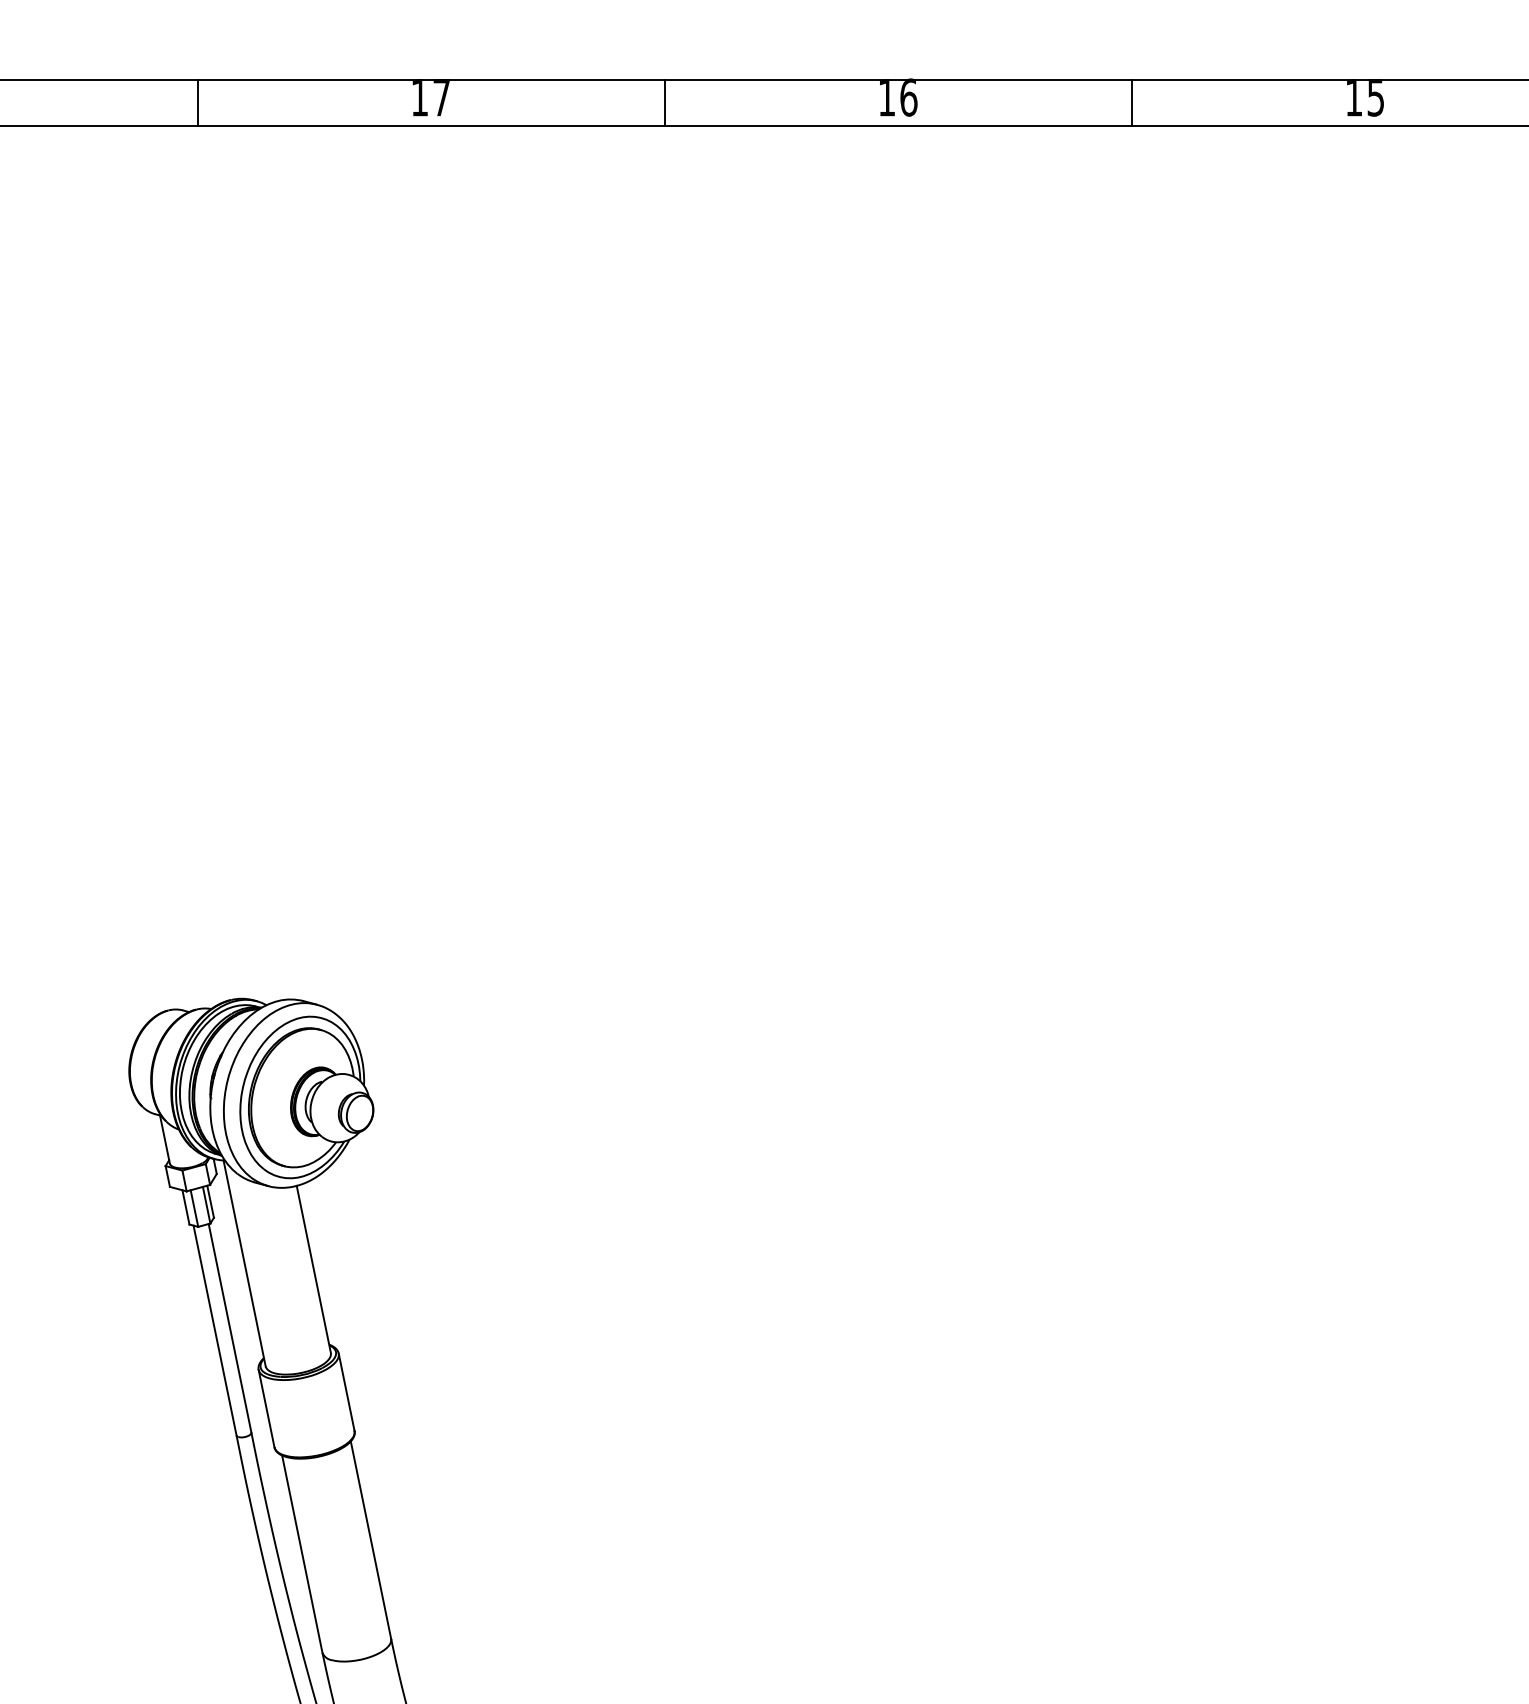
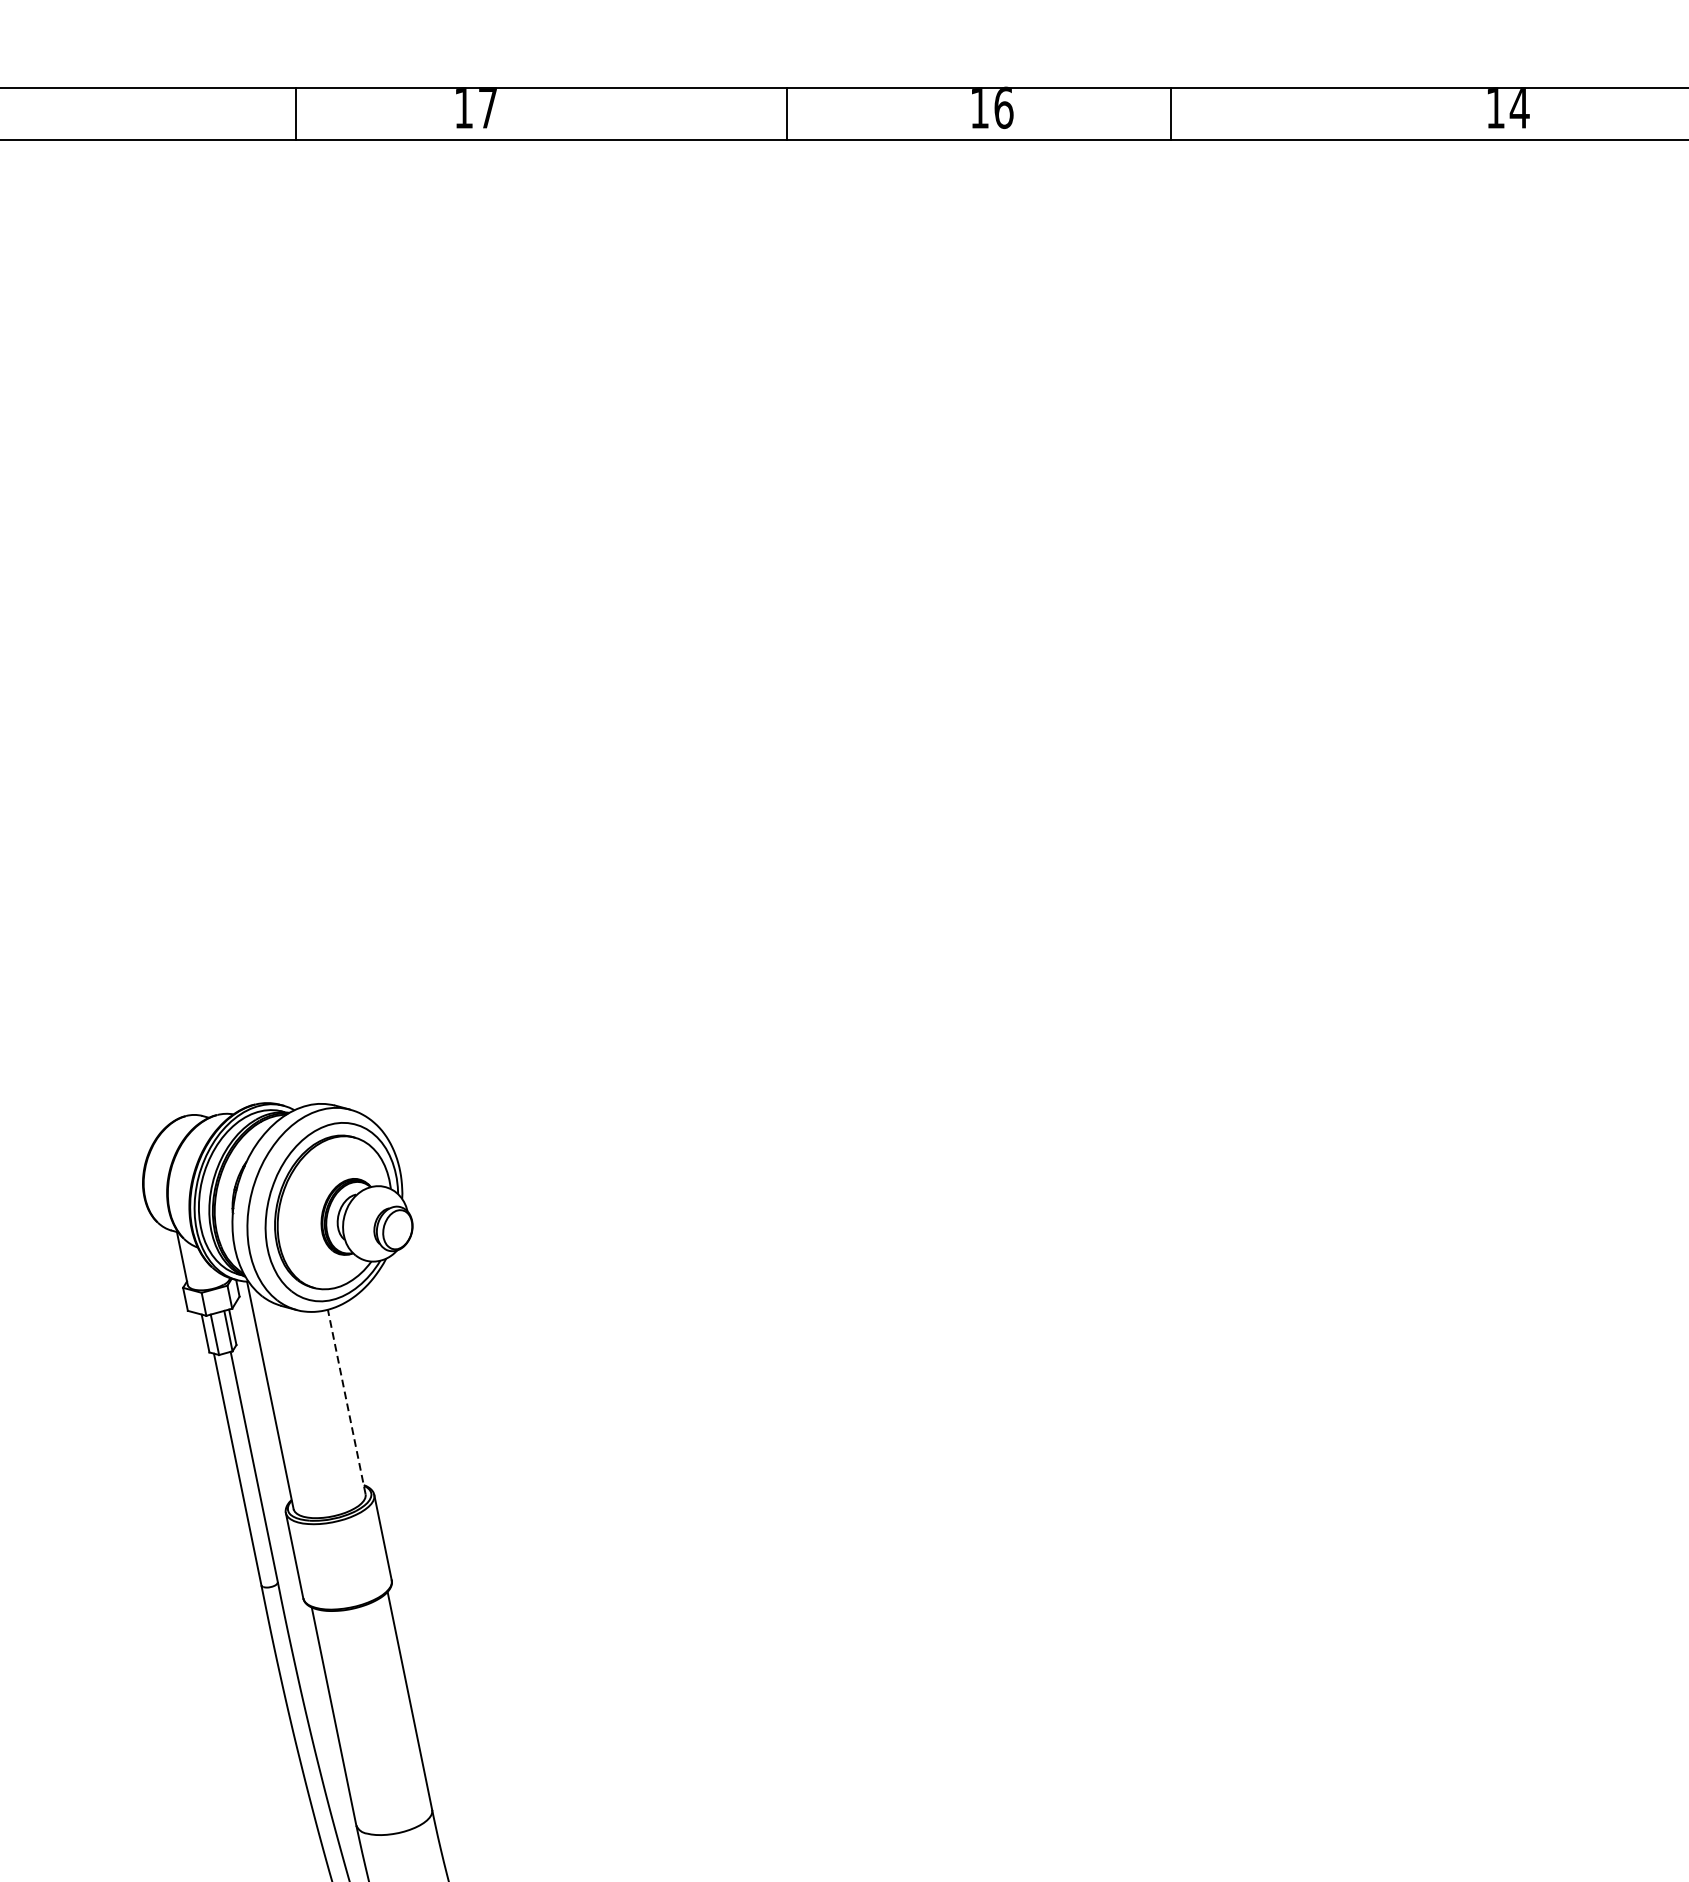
text: (1375, 98) -> (1519, 108), 15 -> 14
line: (198, 102) -> (296, 113), moved
line: (665, 102) -> (787, 113), moved
line: (1132, 102) -> (1171, 113), moved
line: (313, 1268) -> (346, 1400), solid -> dashed

